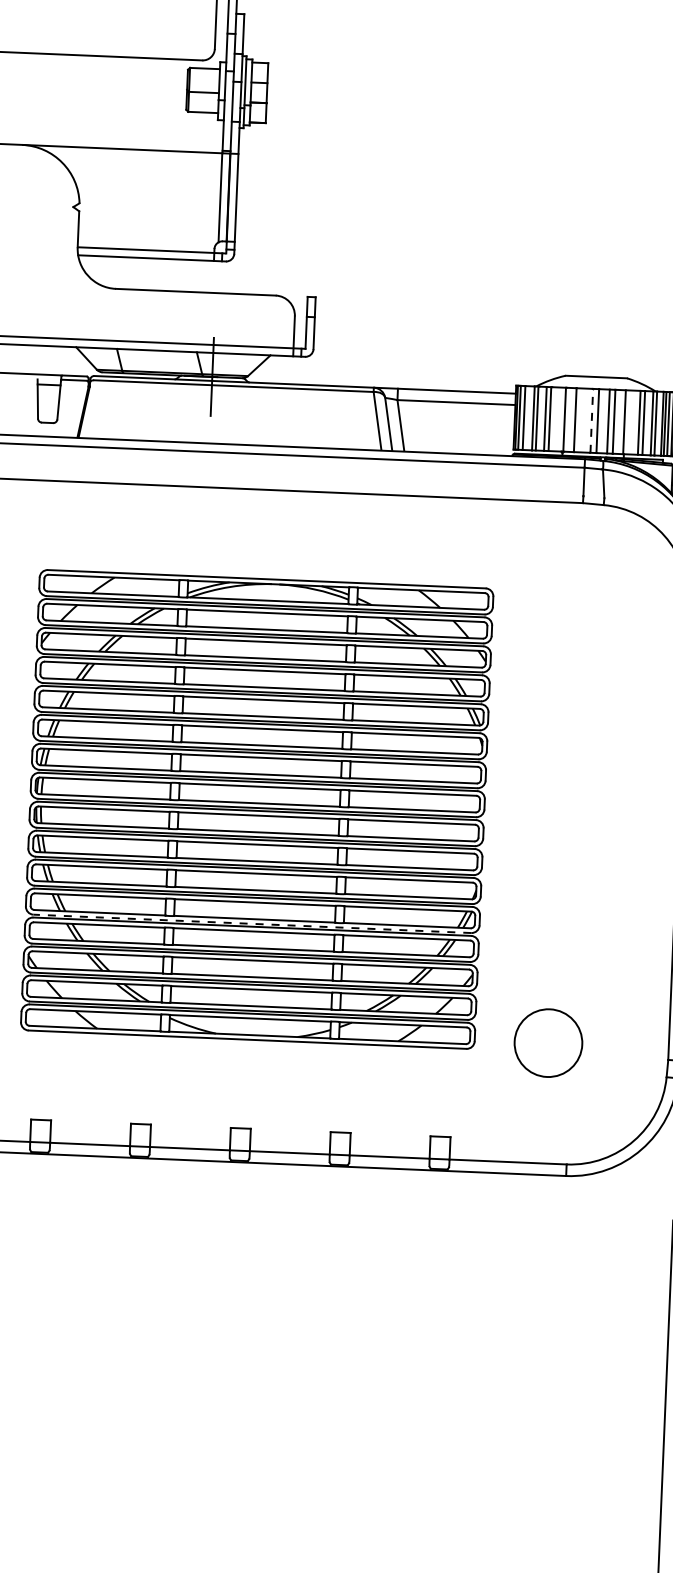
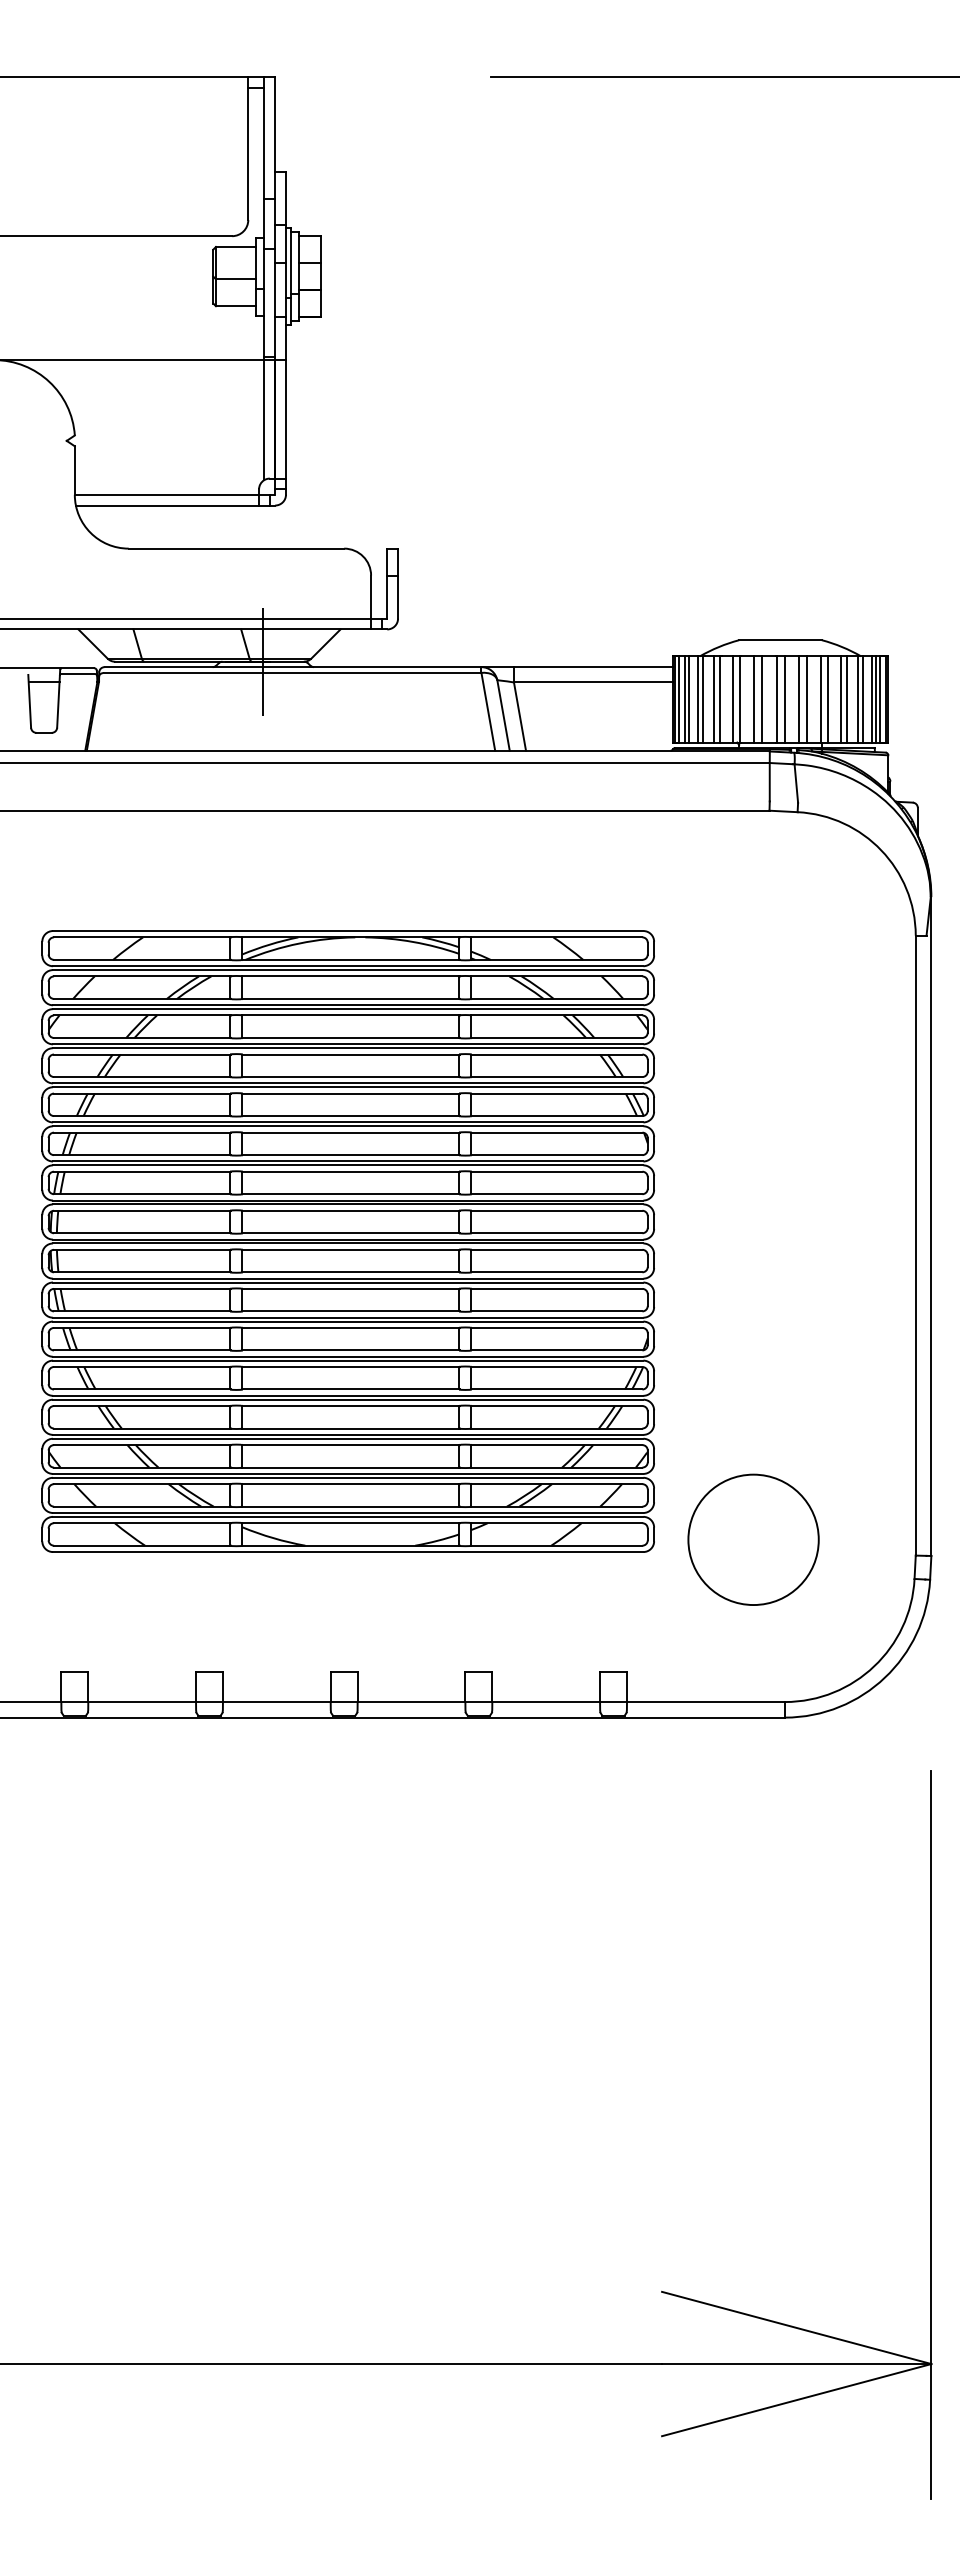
line: (527, 418) -> (689, 699), added
line: (559, 419) -> (733, 699), added
line: (580, 420) -> (761, 699), added
line: (591, 420) -> (776, 698), dashed -> solid
line: (629, 422) -> (827, 699), added
line: (251, 923) -> (347, 1395), dashed -> solid
circle: (548, 1042) -> (753, 1539), size x1.43

